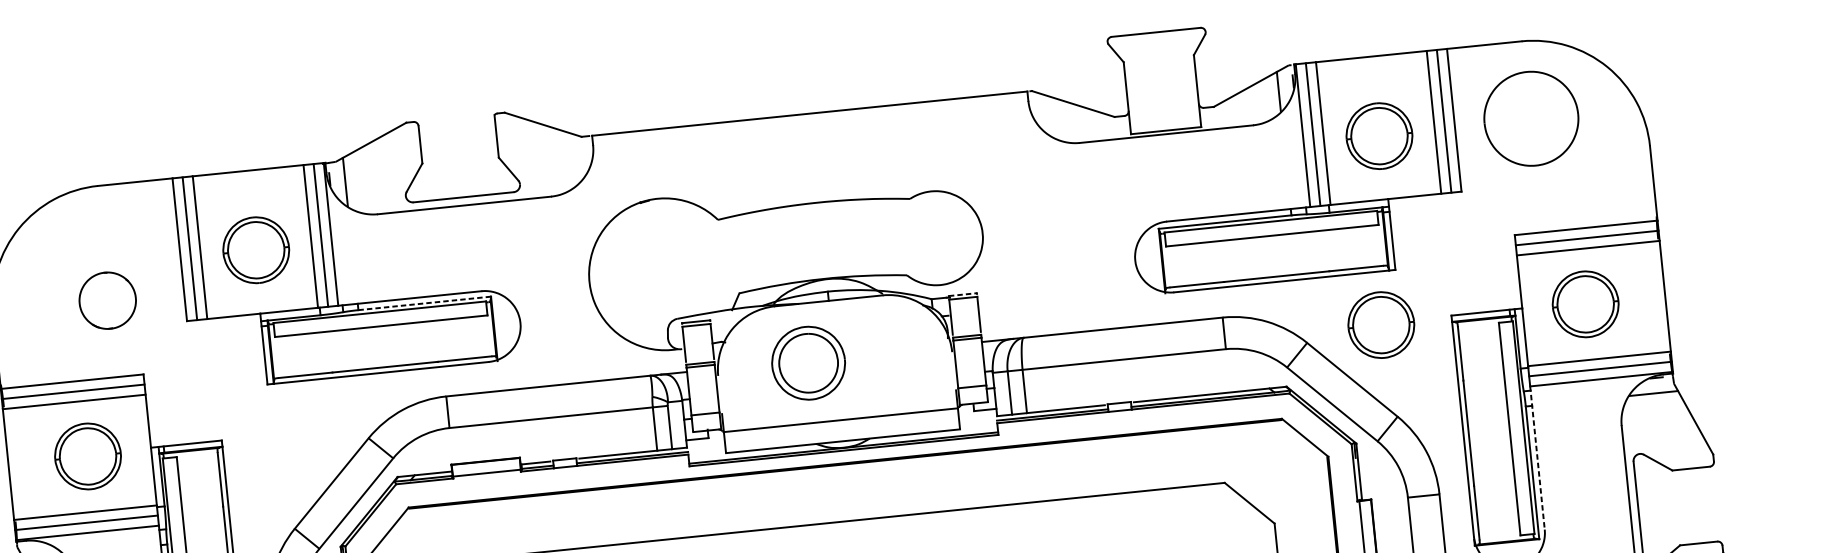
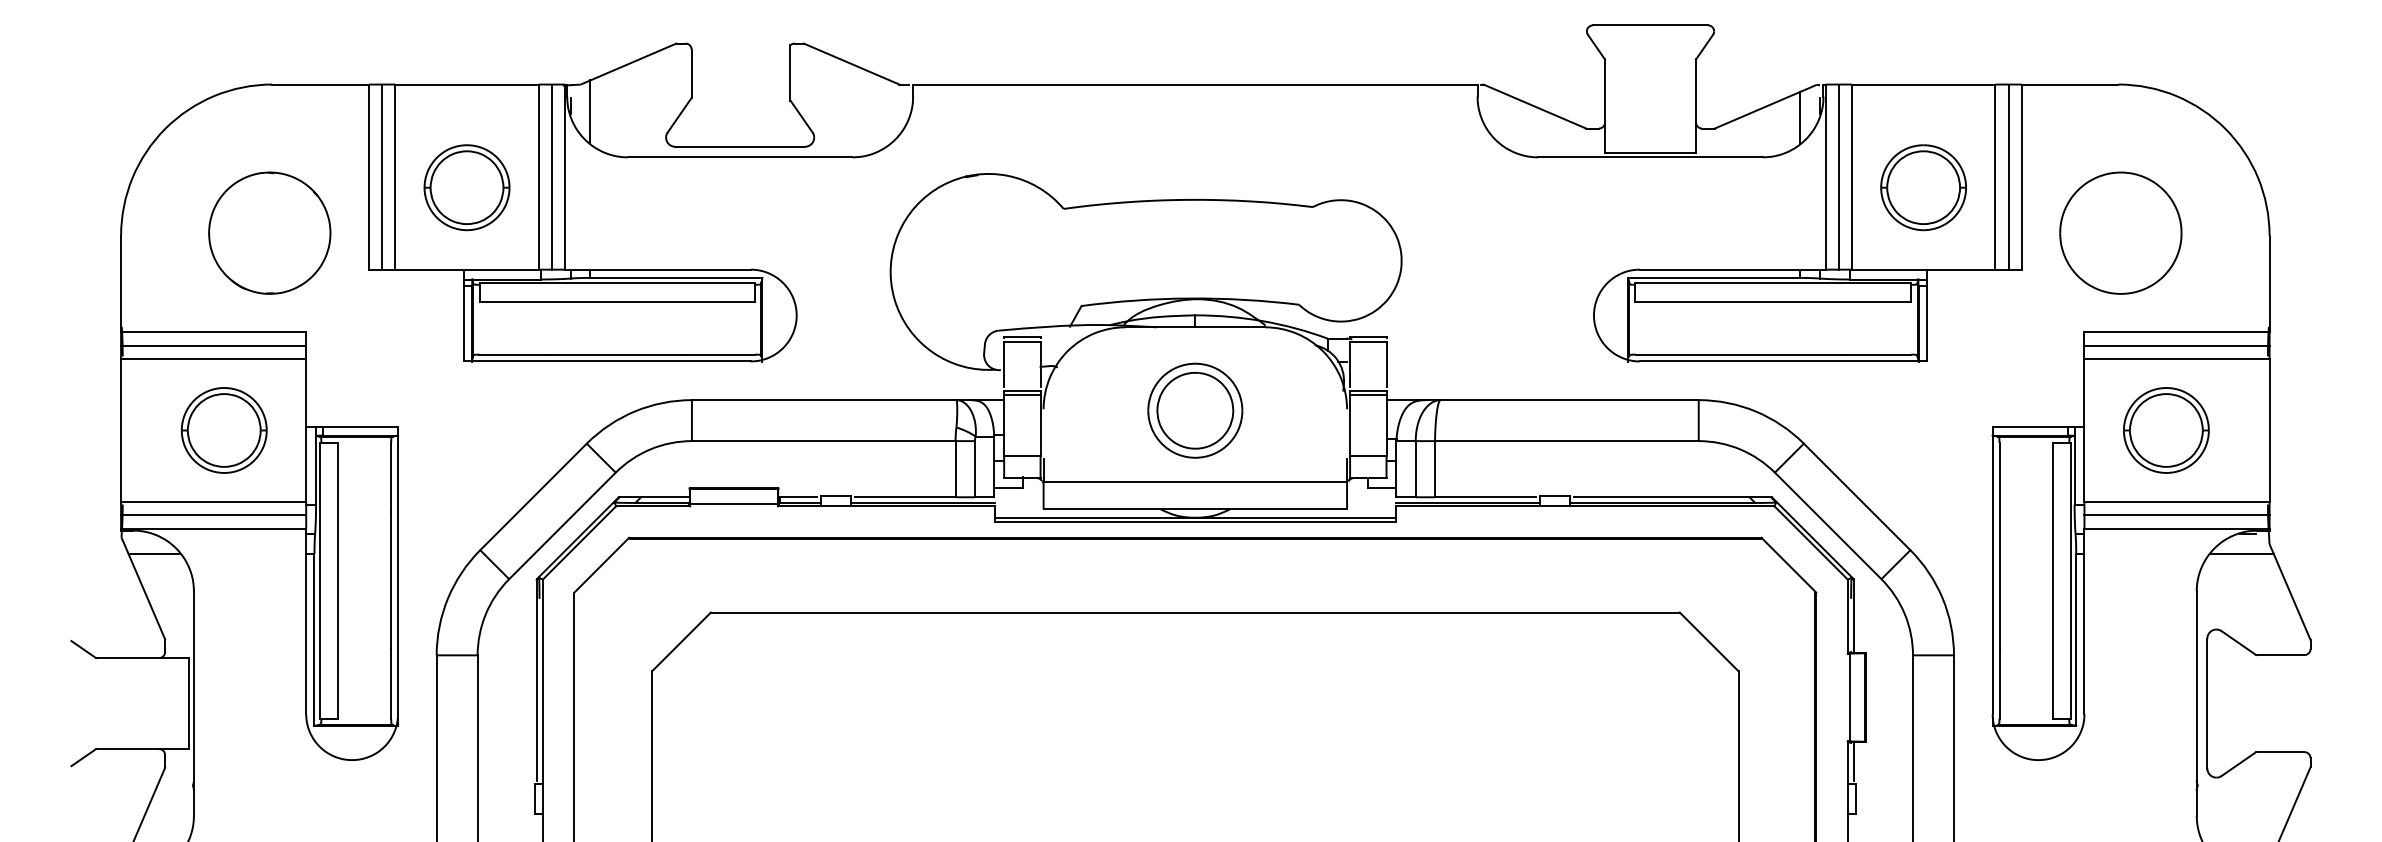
part: (1531, 118) -> (2120, 232), moved
line: (963, 294) -> (1368, 336), dashed -> solid
part: (107, 300) -> (269, 232), size x1.67
line: (424, 303) -> (676, 277), dashed -> solid
part: (1381, 325) -> (1901, 430), removed
part: (808, 363) -> (1195, 410), moved
line: (1537, 458) -> (2084, 621), dashed -> solid

